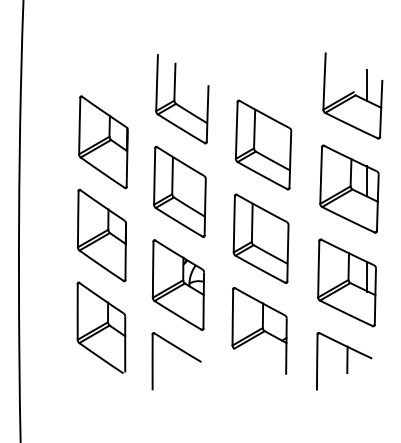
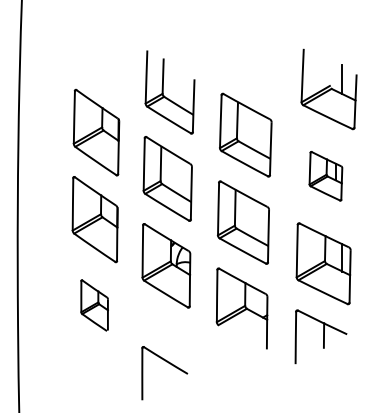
part: (349, 188) -> (325, 175), size x0.6
part: (101, 327) -> (94, 305), size x0.6
part: (181, 351) -> (169, 364), moved

